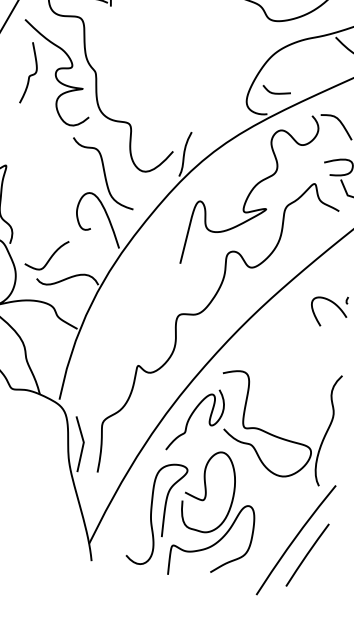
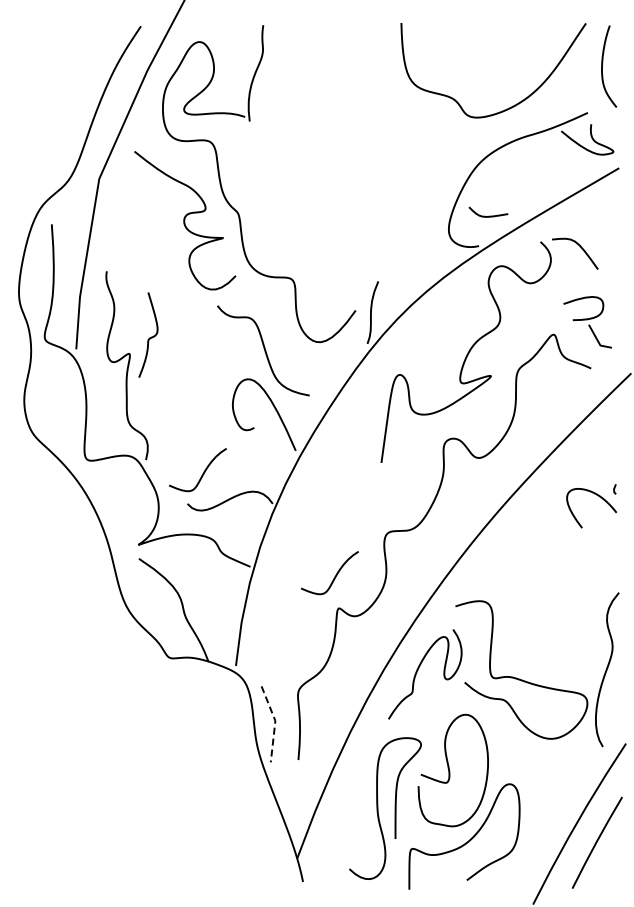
curve: (30, 74) -> (149, 337), moved
curve: (137, 342) -> (334, 576), added
line: (83, 443) -> (275, 722), solid -> dashed

